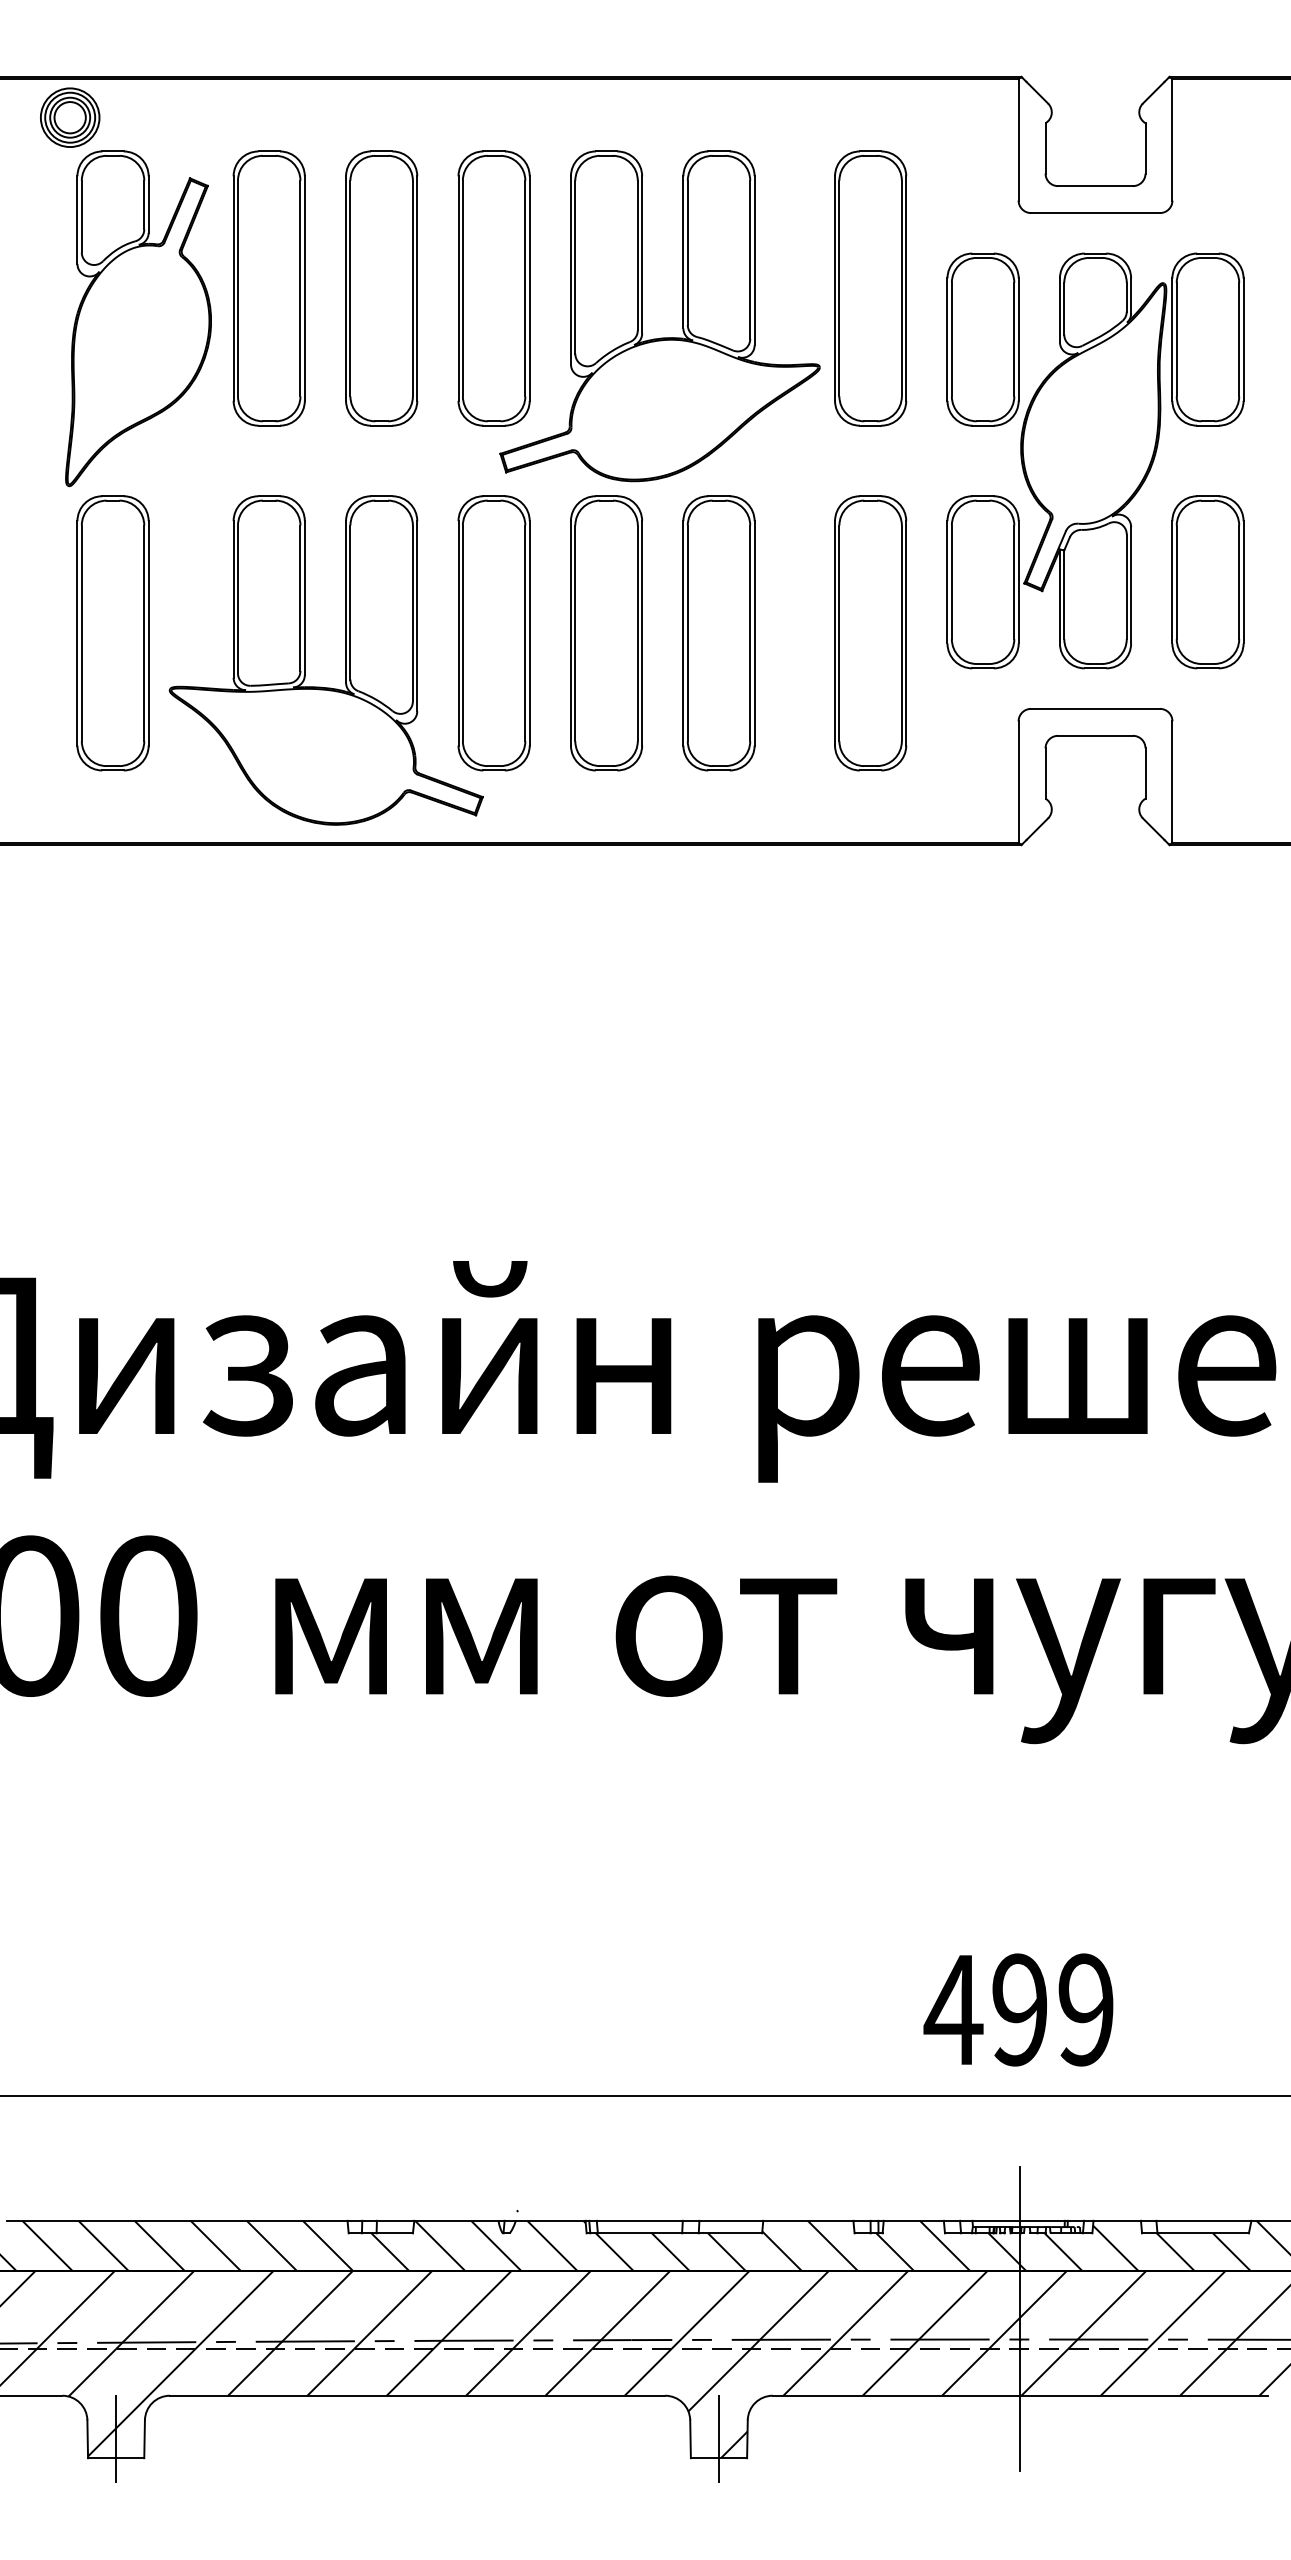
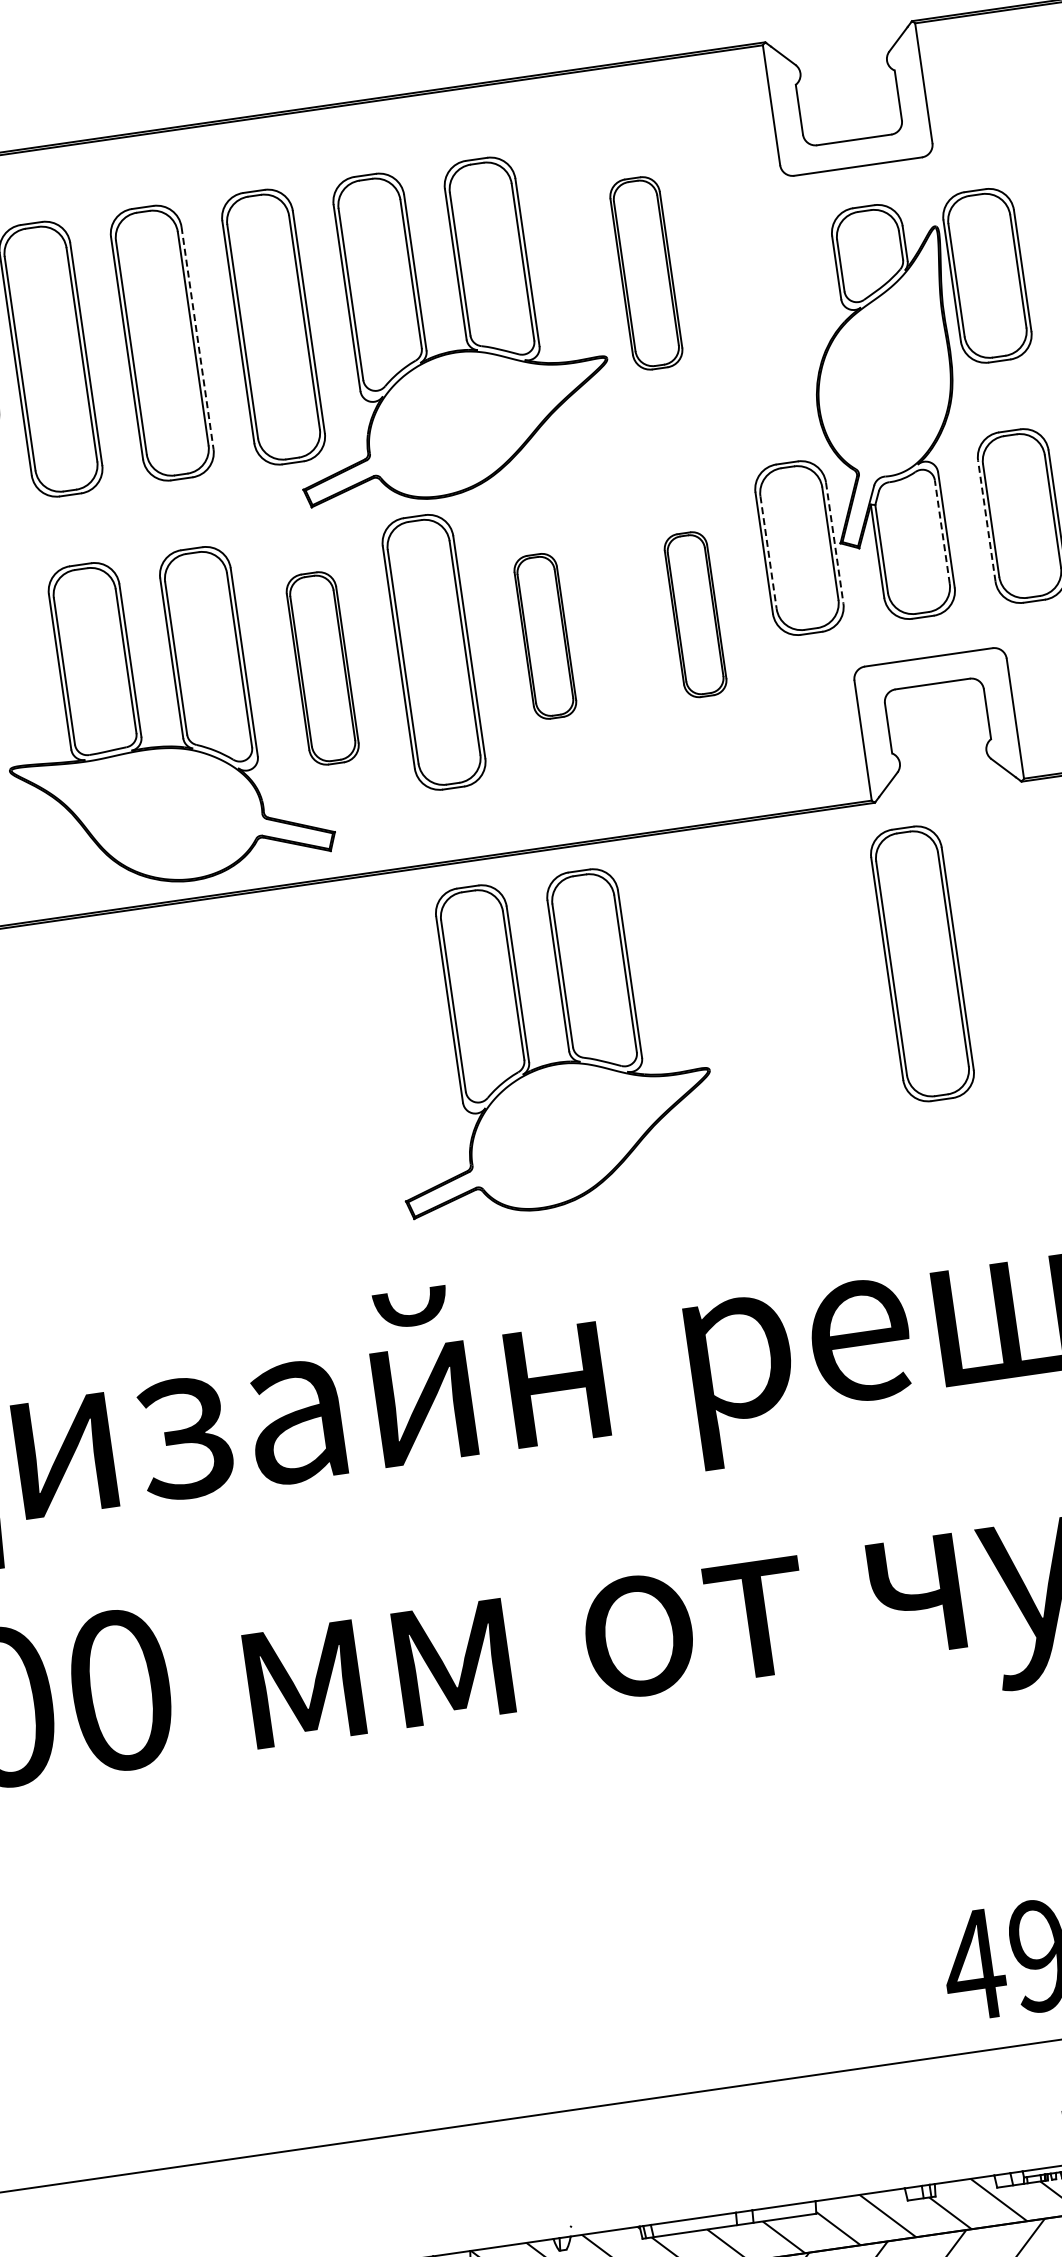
part: (870, 288) -> (646, 273), size x0.7
line: (417, 289) -> (197, 338), solid -> dashed
part: (982, 339) -> (764, 307), removed
line: (1172, 581) -> (986, 520), solid -> dashed
line: (951, 582) -> (768, 552), solid -> dashed
line: (1018, 582) -> (834, 543), solid -> dashed
line: (1126, 586) -> (942, 531), solid -> dashed
part: (493, 633) -> (322, 668), size x0.7
part: (718, 633) -> (544, 636), size x0.6
part: (870, 633) -> (695, 614), size x0.6
part: (1045, 1011) -> (922, 964), added
part: (642, 1035) -> (527, 1045), added

